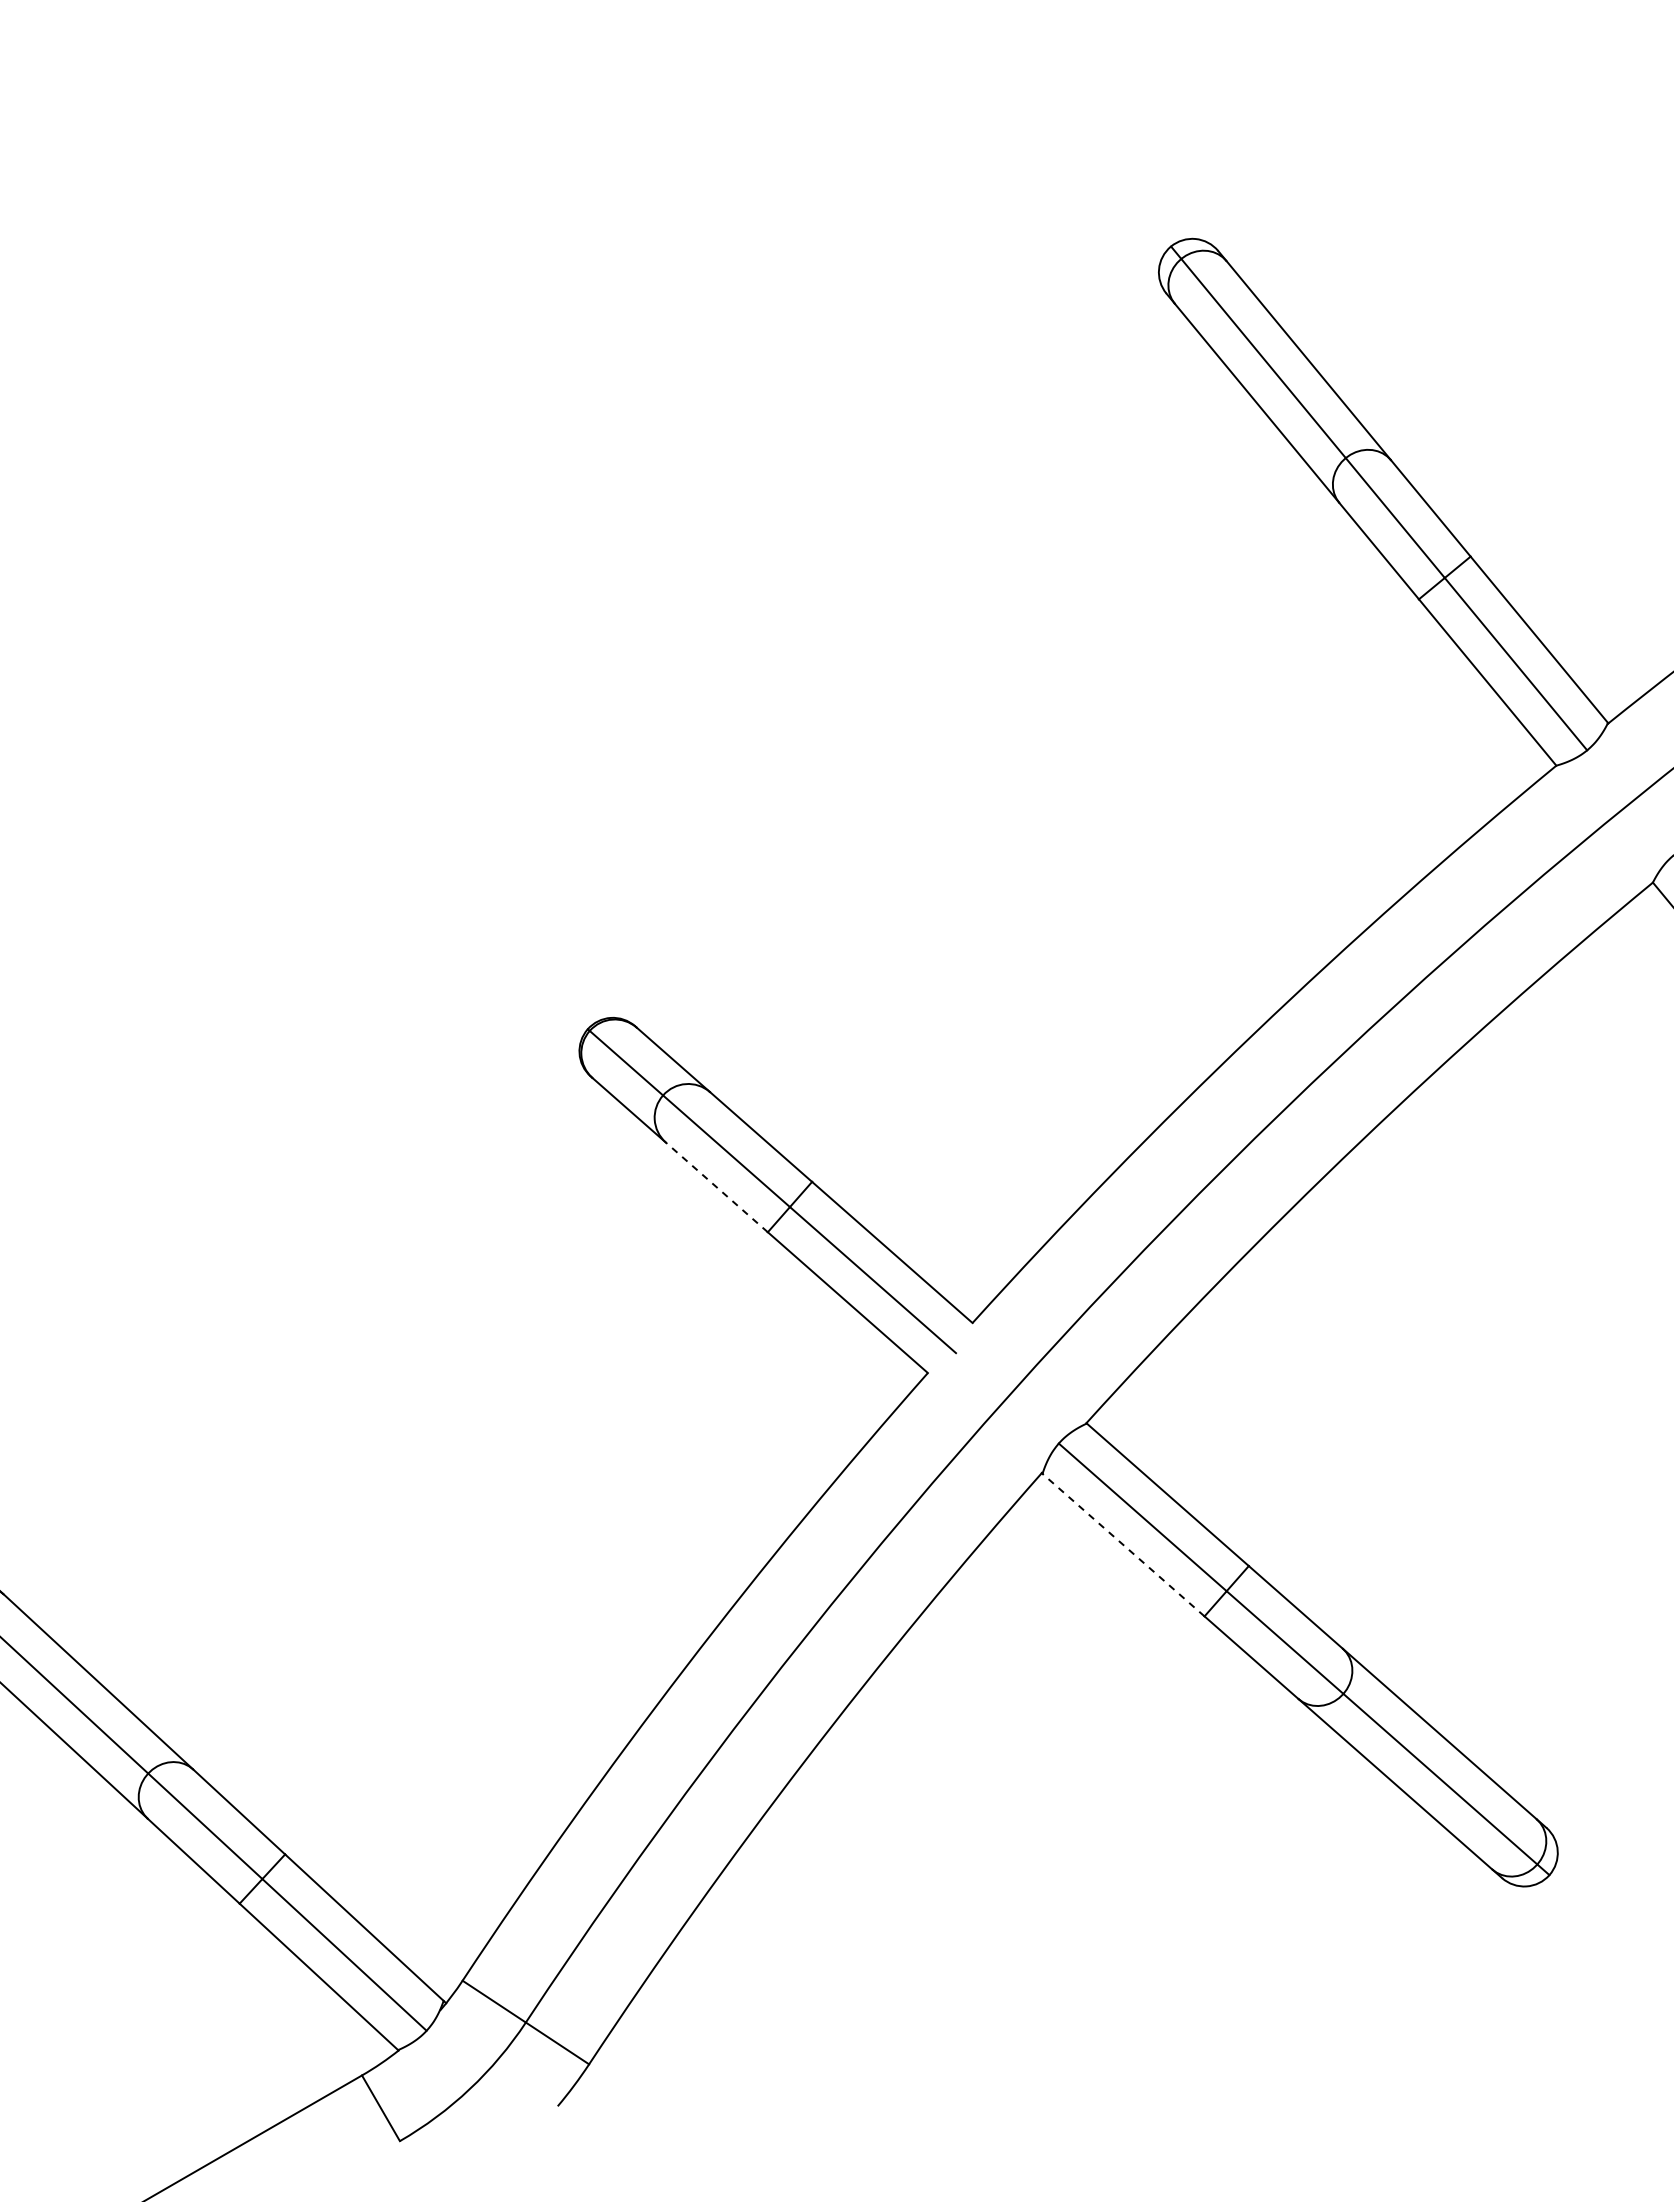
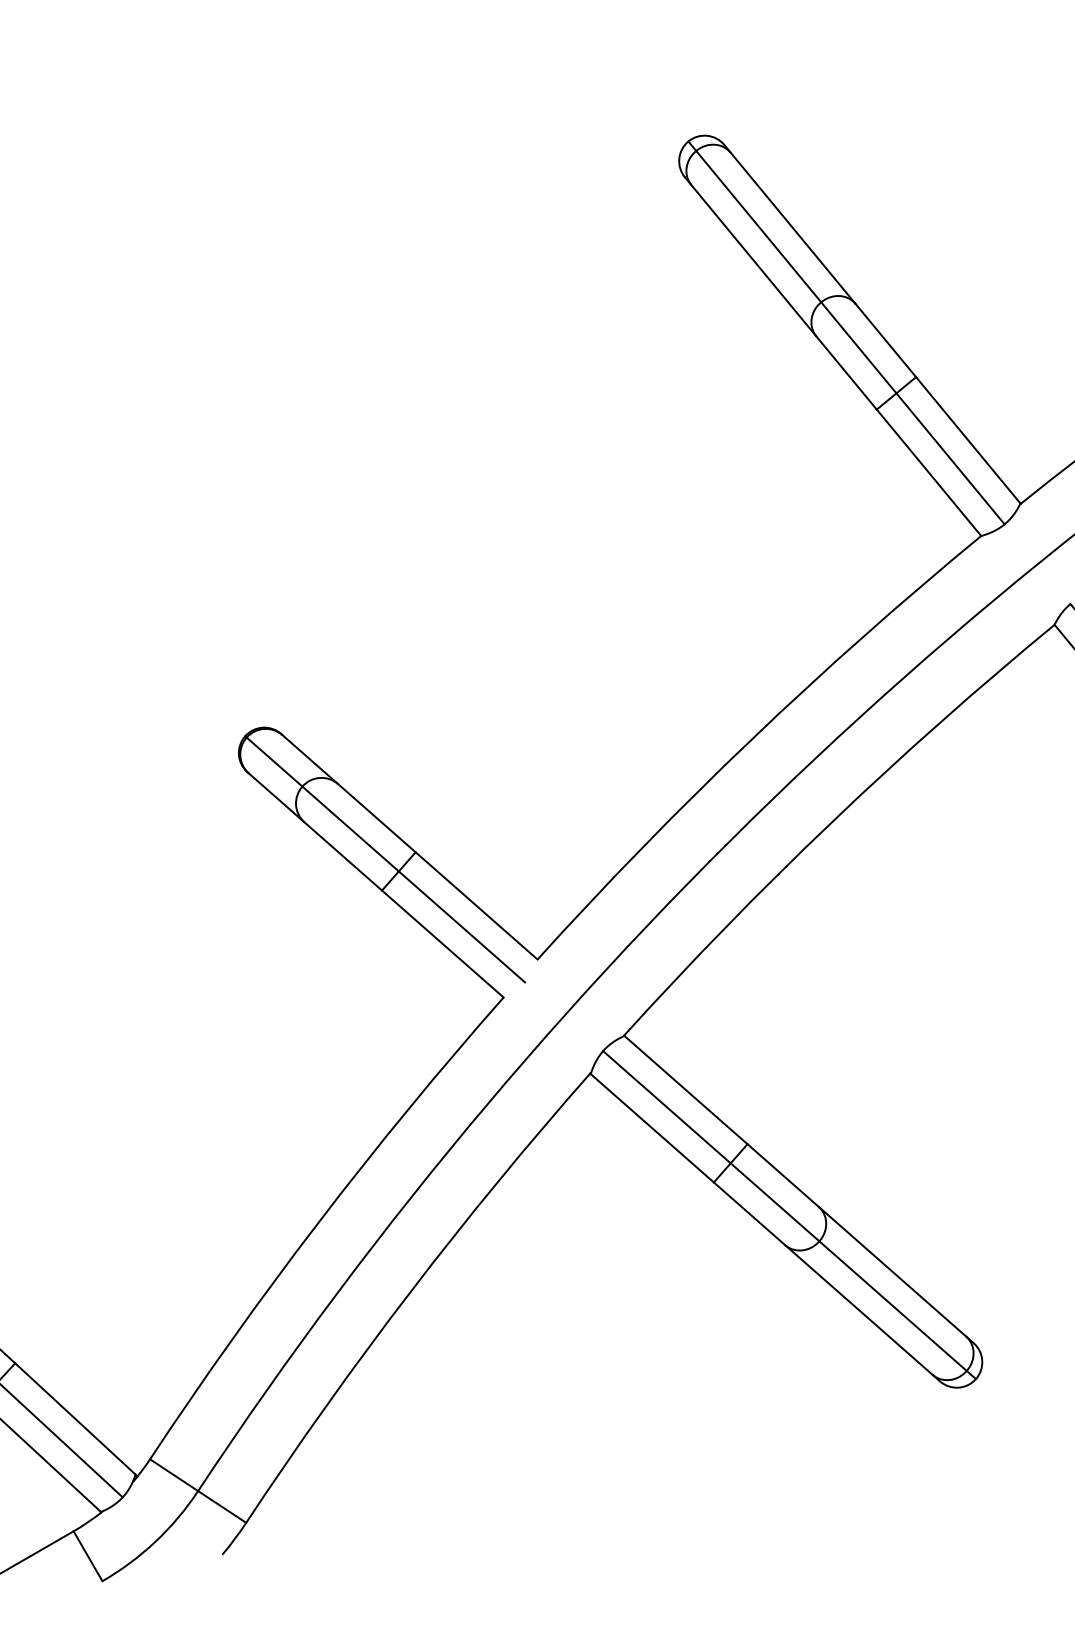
line: (716, 1187) -> (343, 856), dashed -> solid
line: (1123, 1545) -> (652, 1128), dashed -> solid

